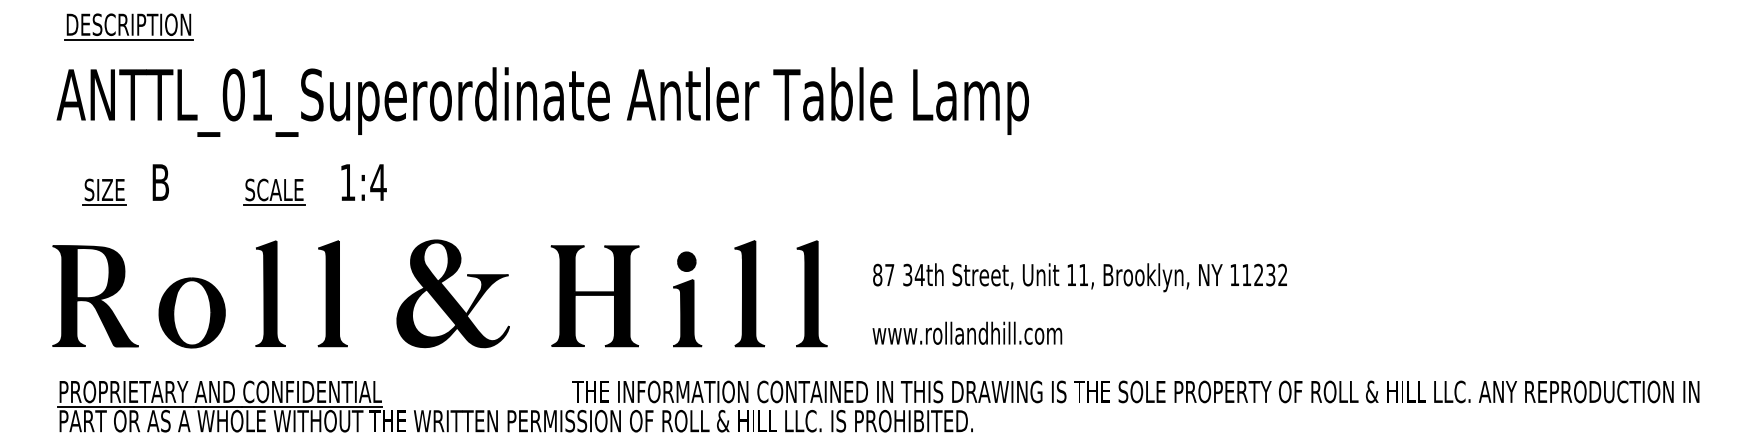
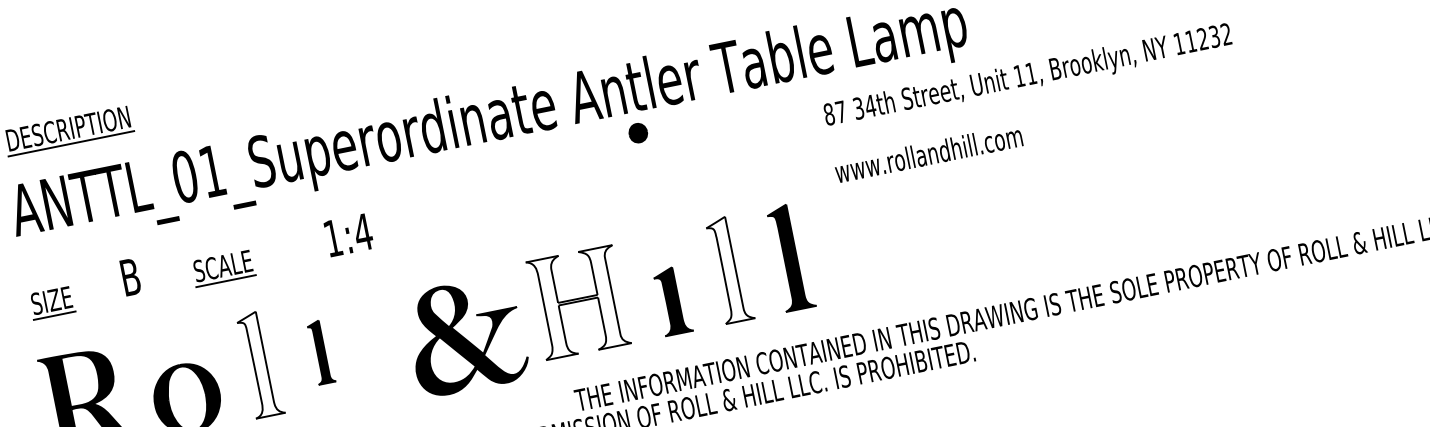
text: (363, 182) -> (348, 235), moved
part: (104, 191) -> (51, 302), moved
part: (274, 191) -> (223, 267), moved
part: (686, 261) -> (637, 132), moved
fill: (270, 293) -> (260, 364), removed
part: (332, 293) -> (320, 351), size x0.6
part: (452, 293) -> (465, 336), moved
fill: (749, 293) -> (729, 269), removed
fill: (594, 296) -> (578, 303), removed
text: (1079, 303) -> (1032, 102), moved

